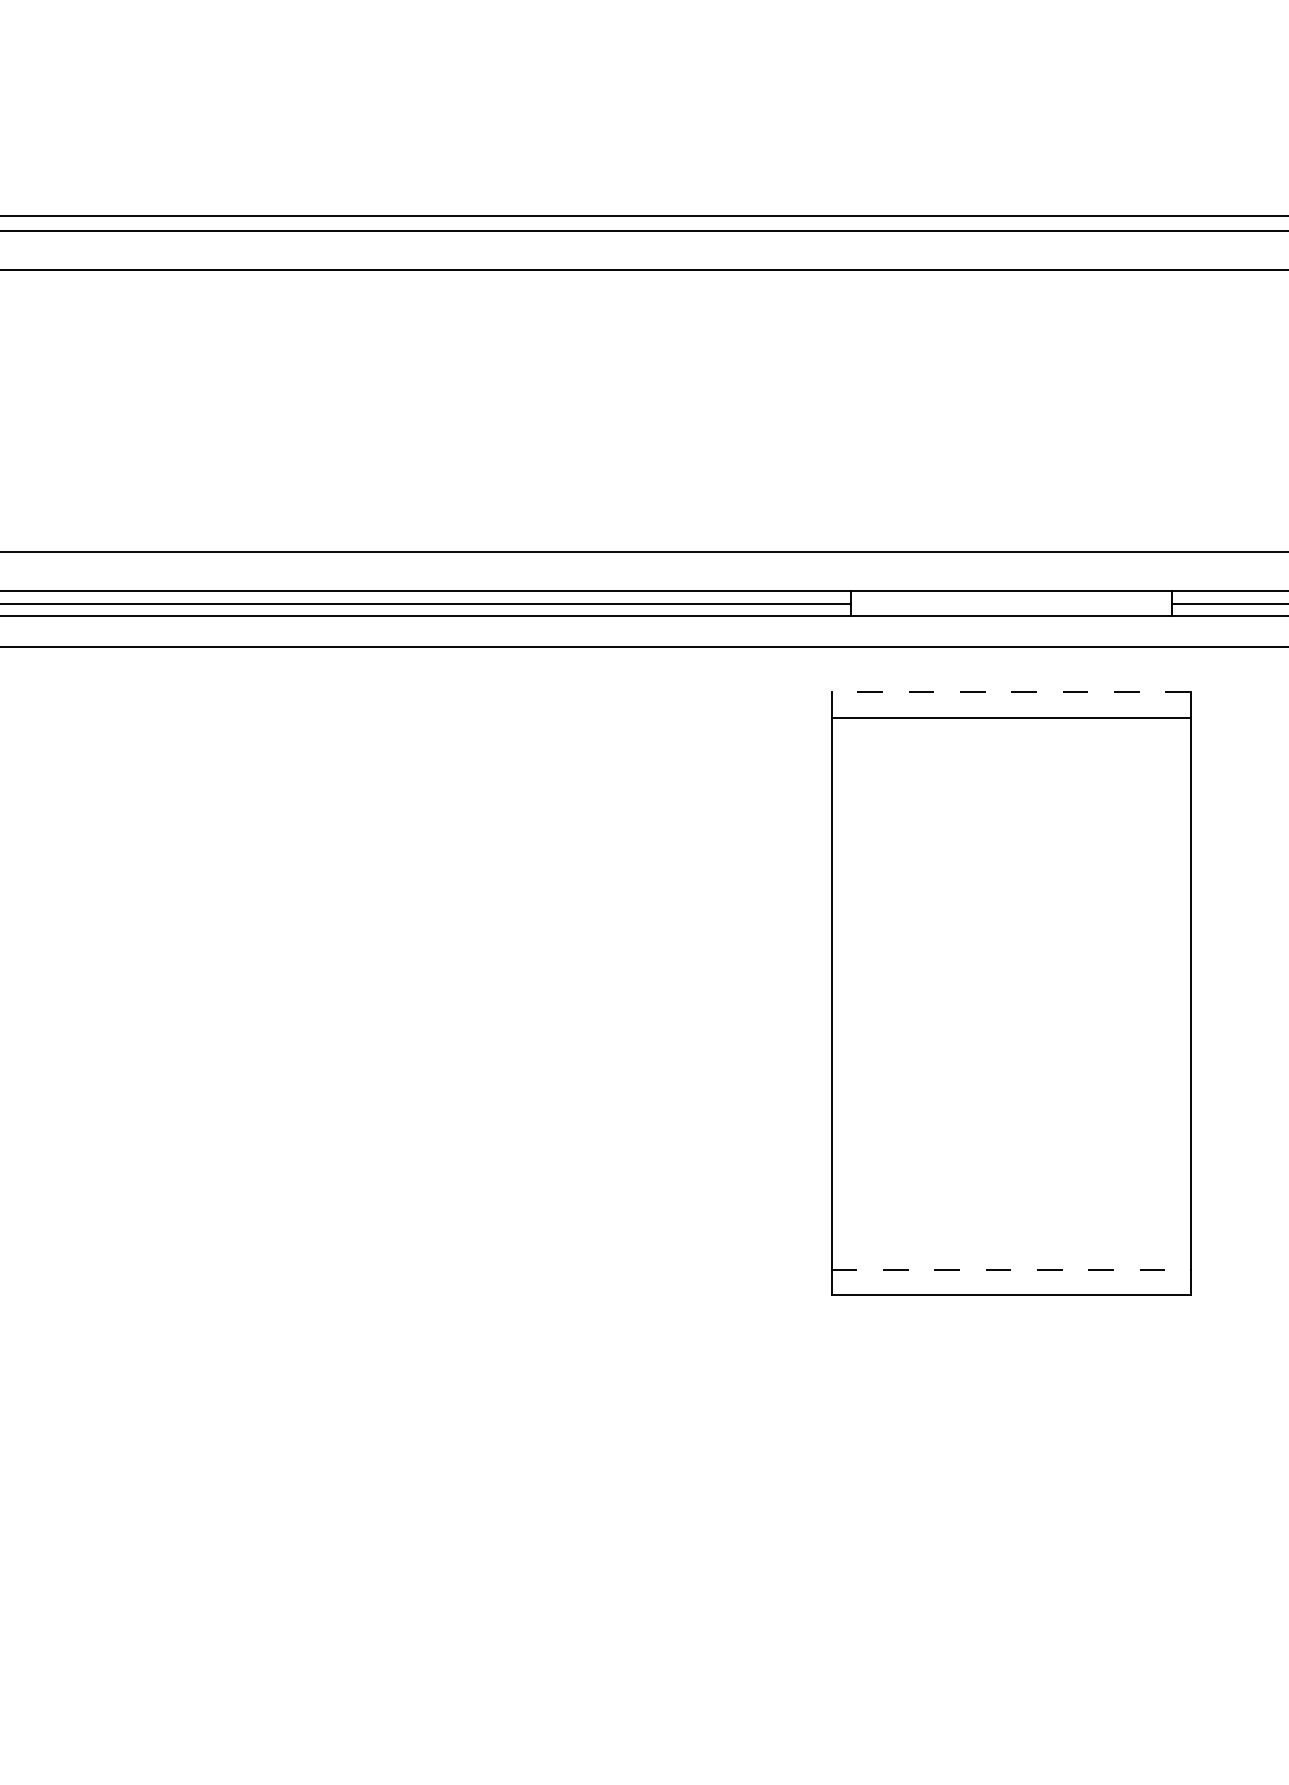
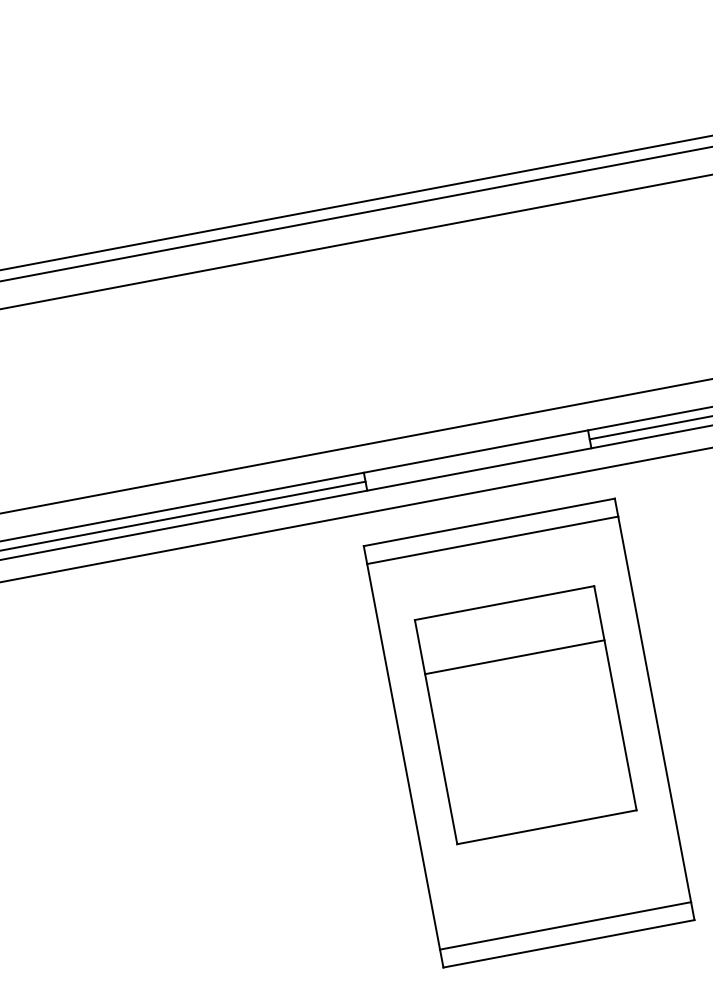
line: (1011, 692) -> (489, 522), dashed -> solid
part: (1011, 967) -> (525, 714), added
line: (1011, 1269) -> (565, 925), dashed -> solid

